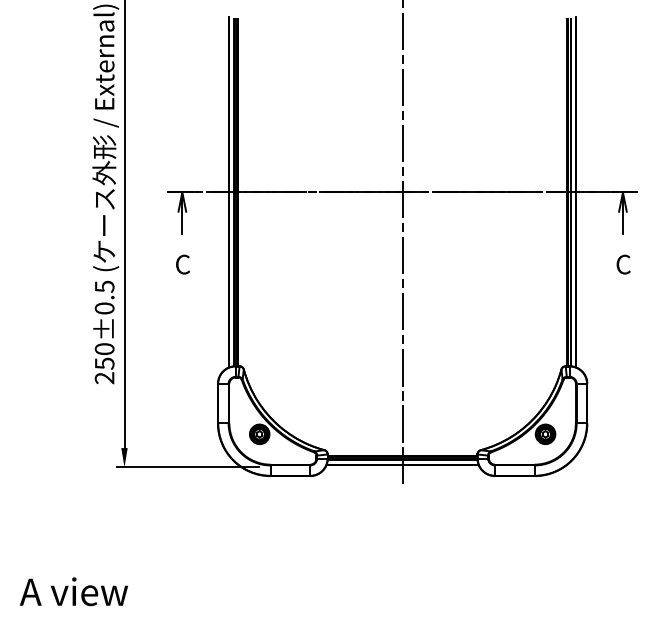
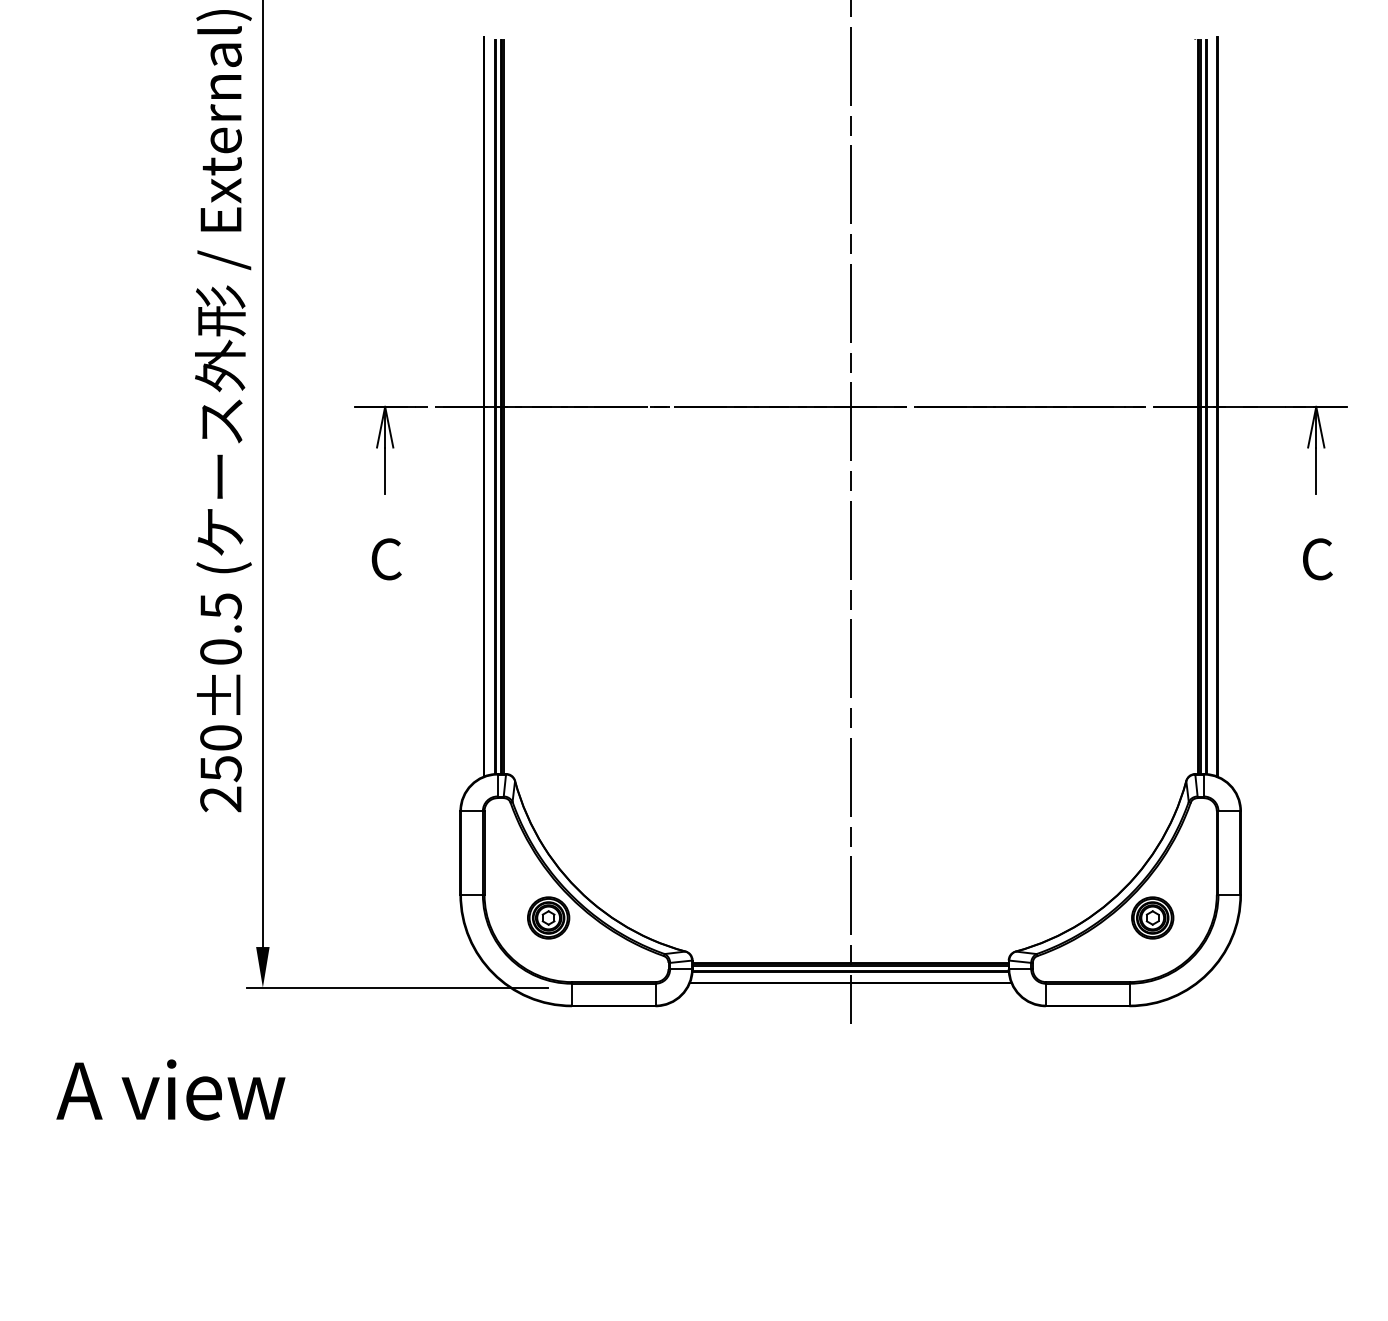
text: (73, 591) -> (169, 1089), moved

